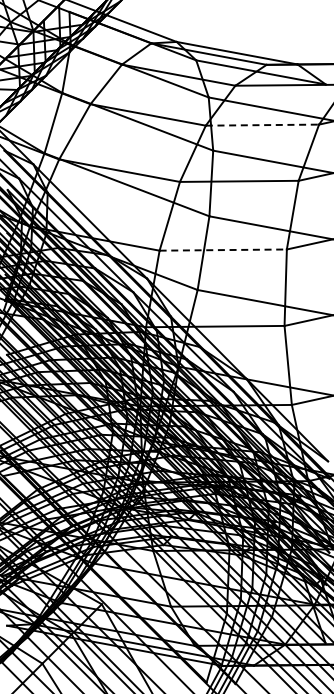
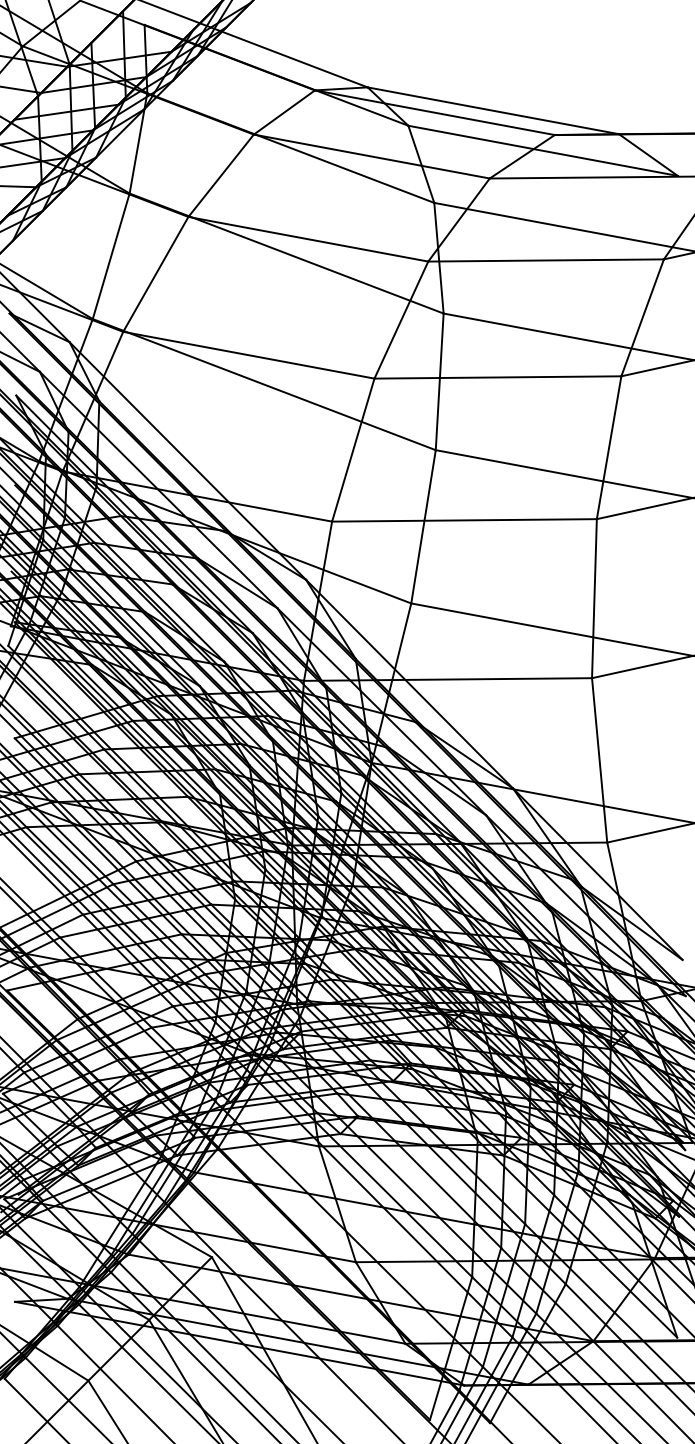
line: (262, 125) -> (546, 261), dashed -> solid
line: (223, 250) -> (465, 521), dashed -> solid

